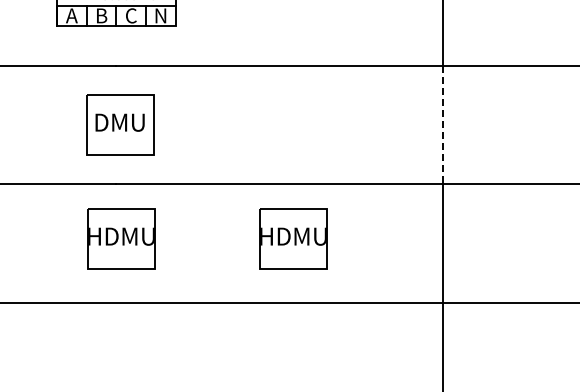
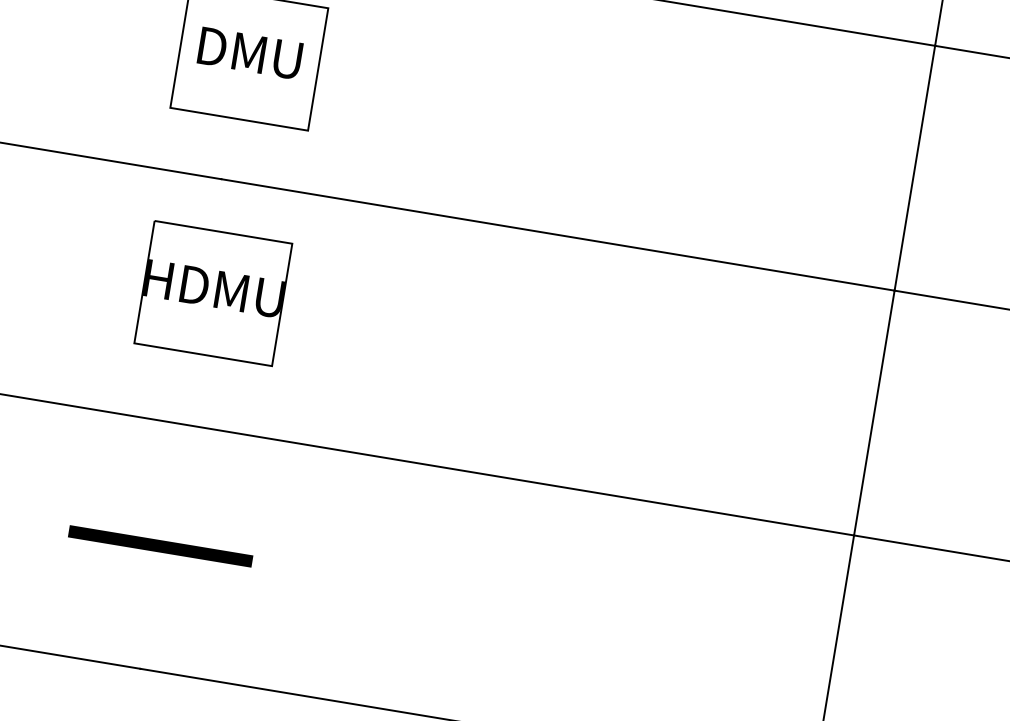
line: (442, 125) -> (913, 169), dashed -> solid
part: (293, 238) -> (568, 351), removed
line: (116, 361) -> (161, 544), added

